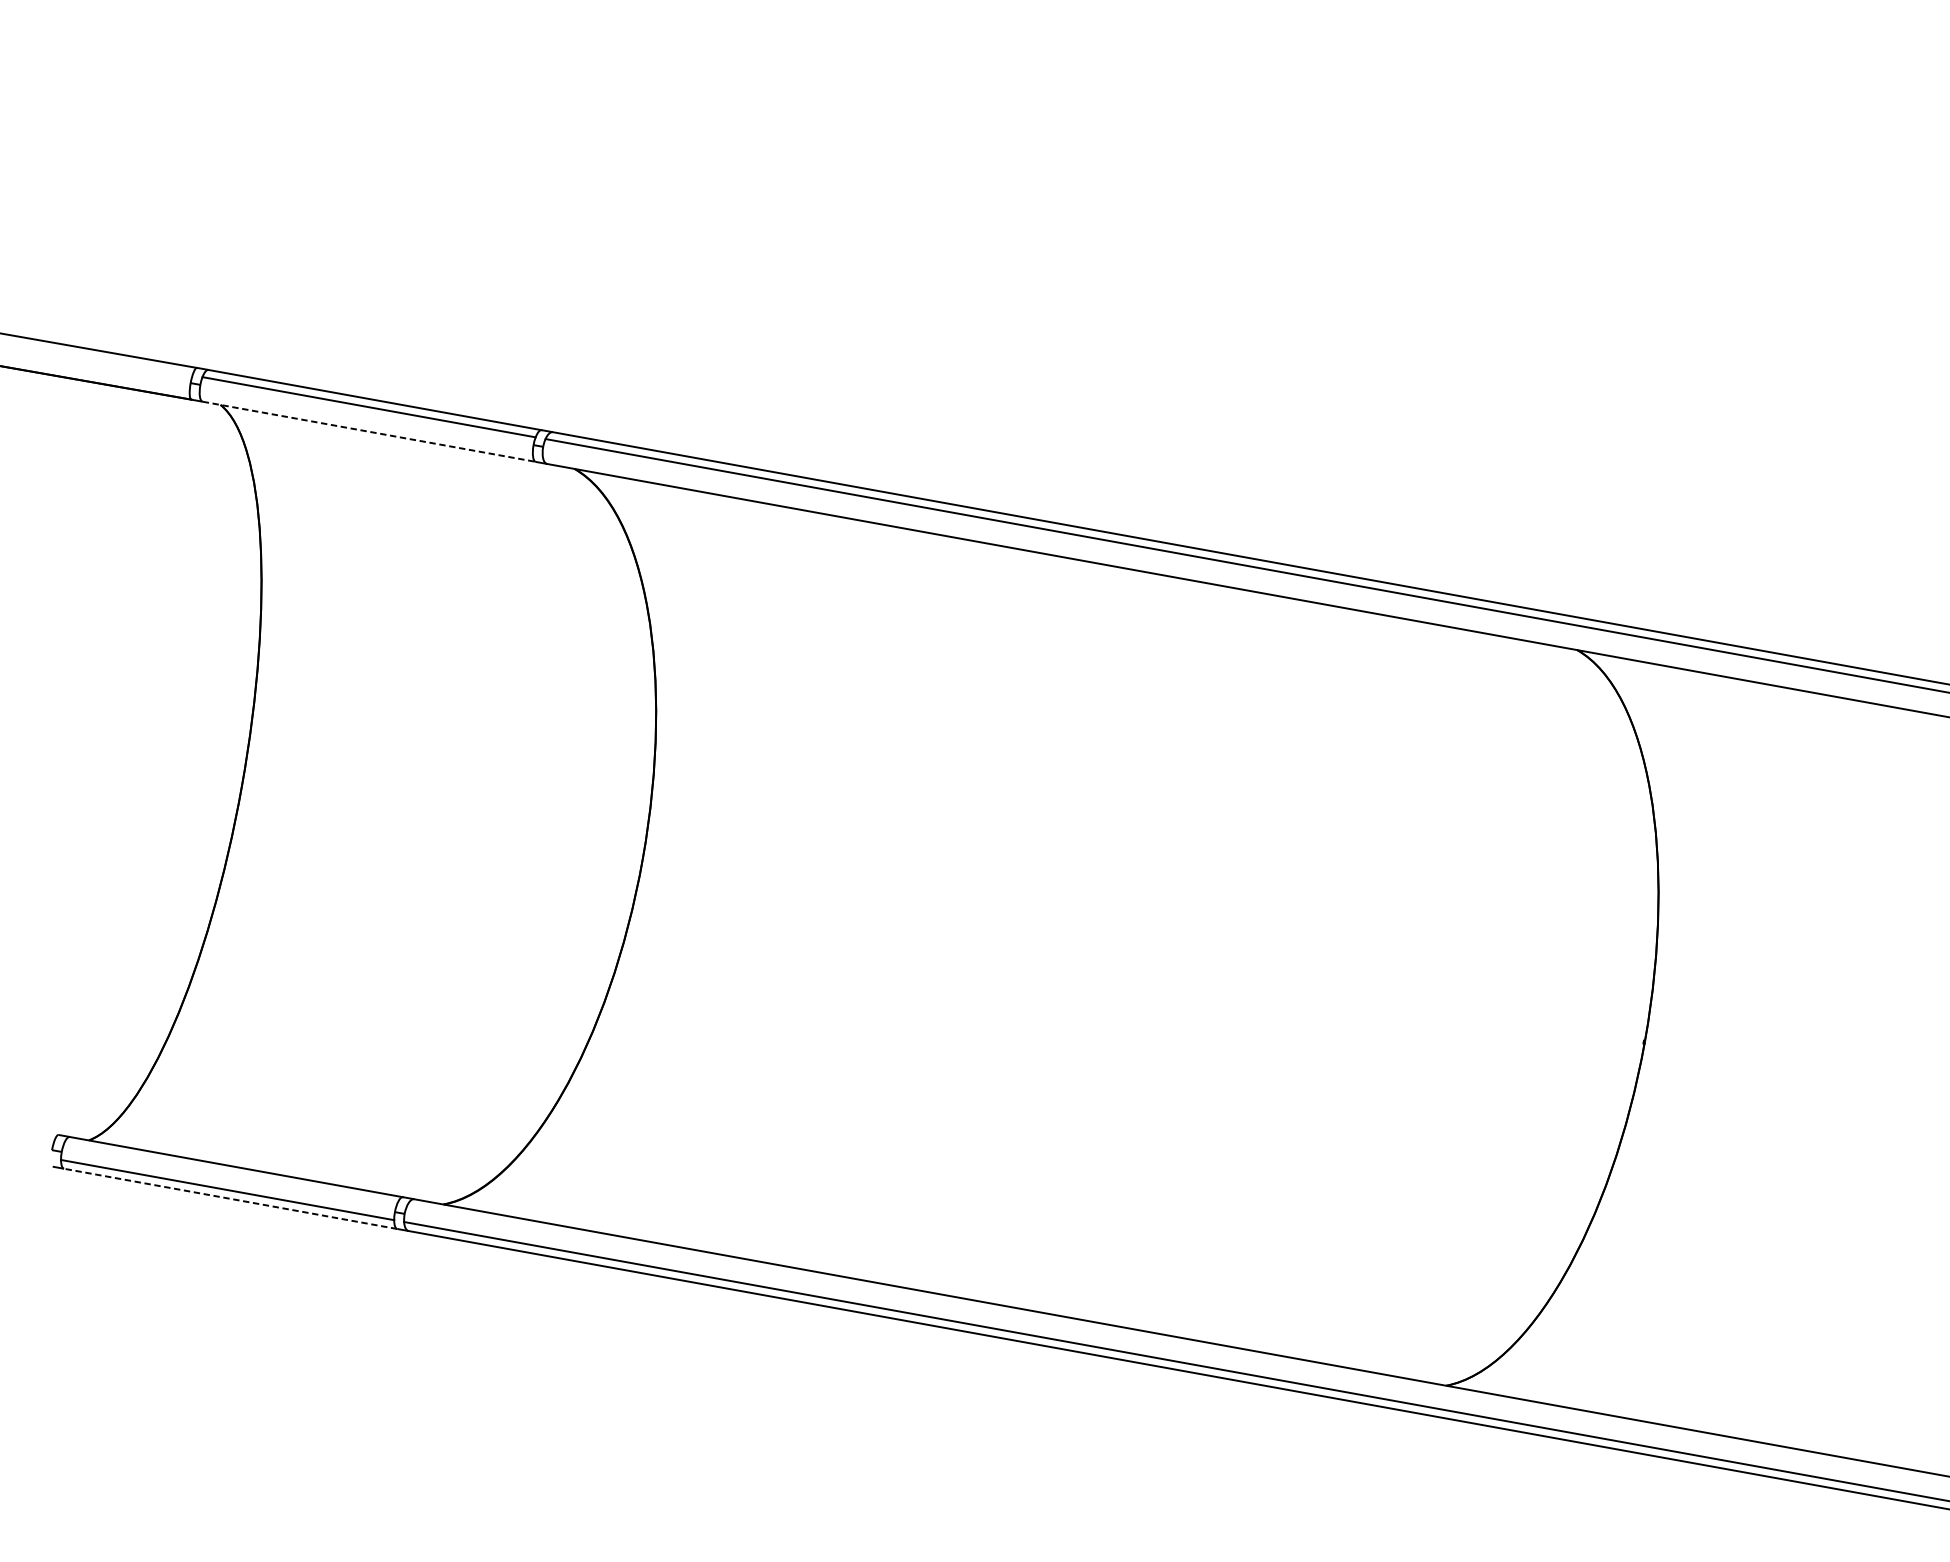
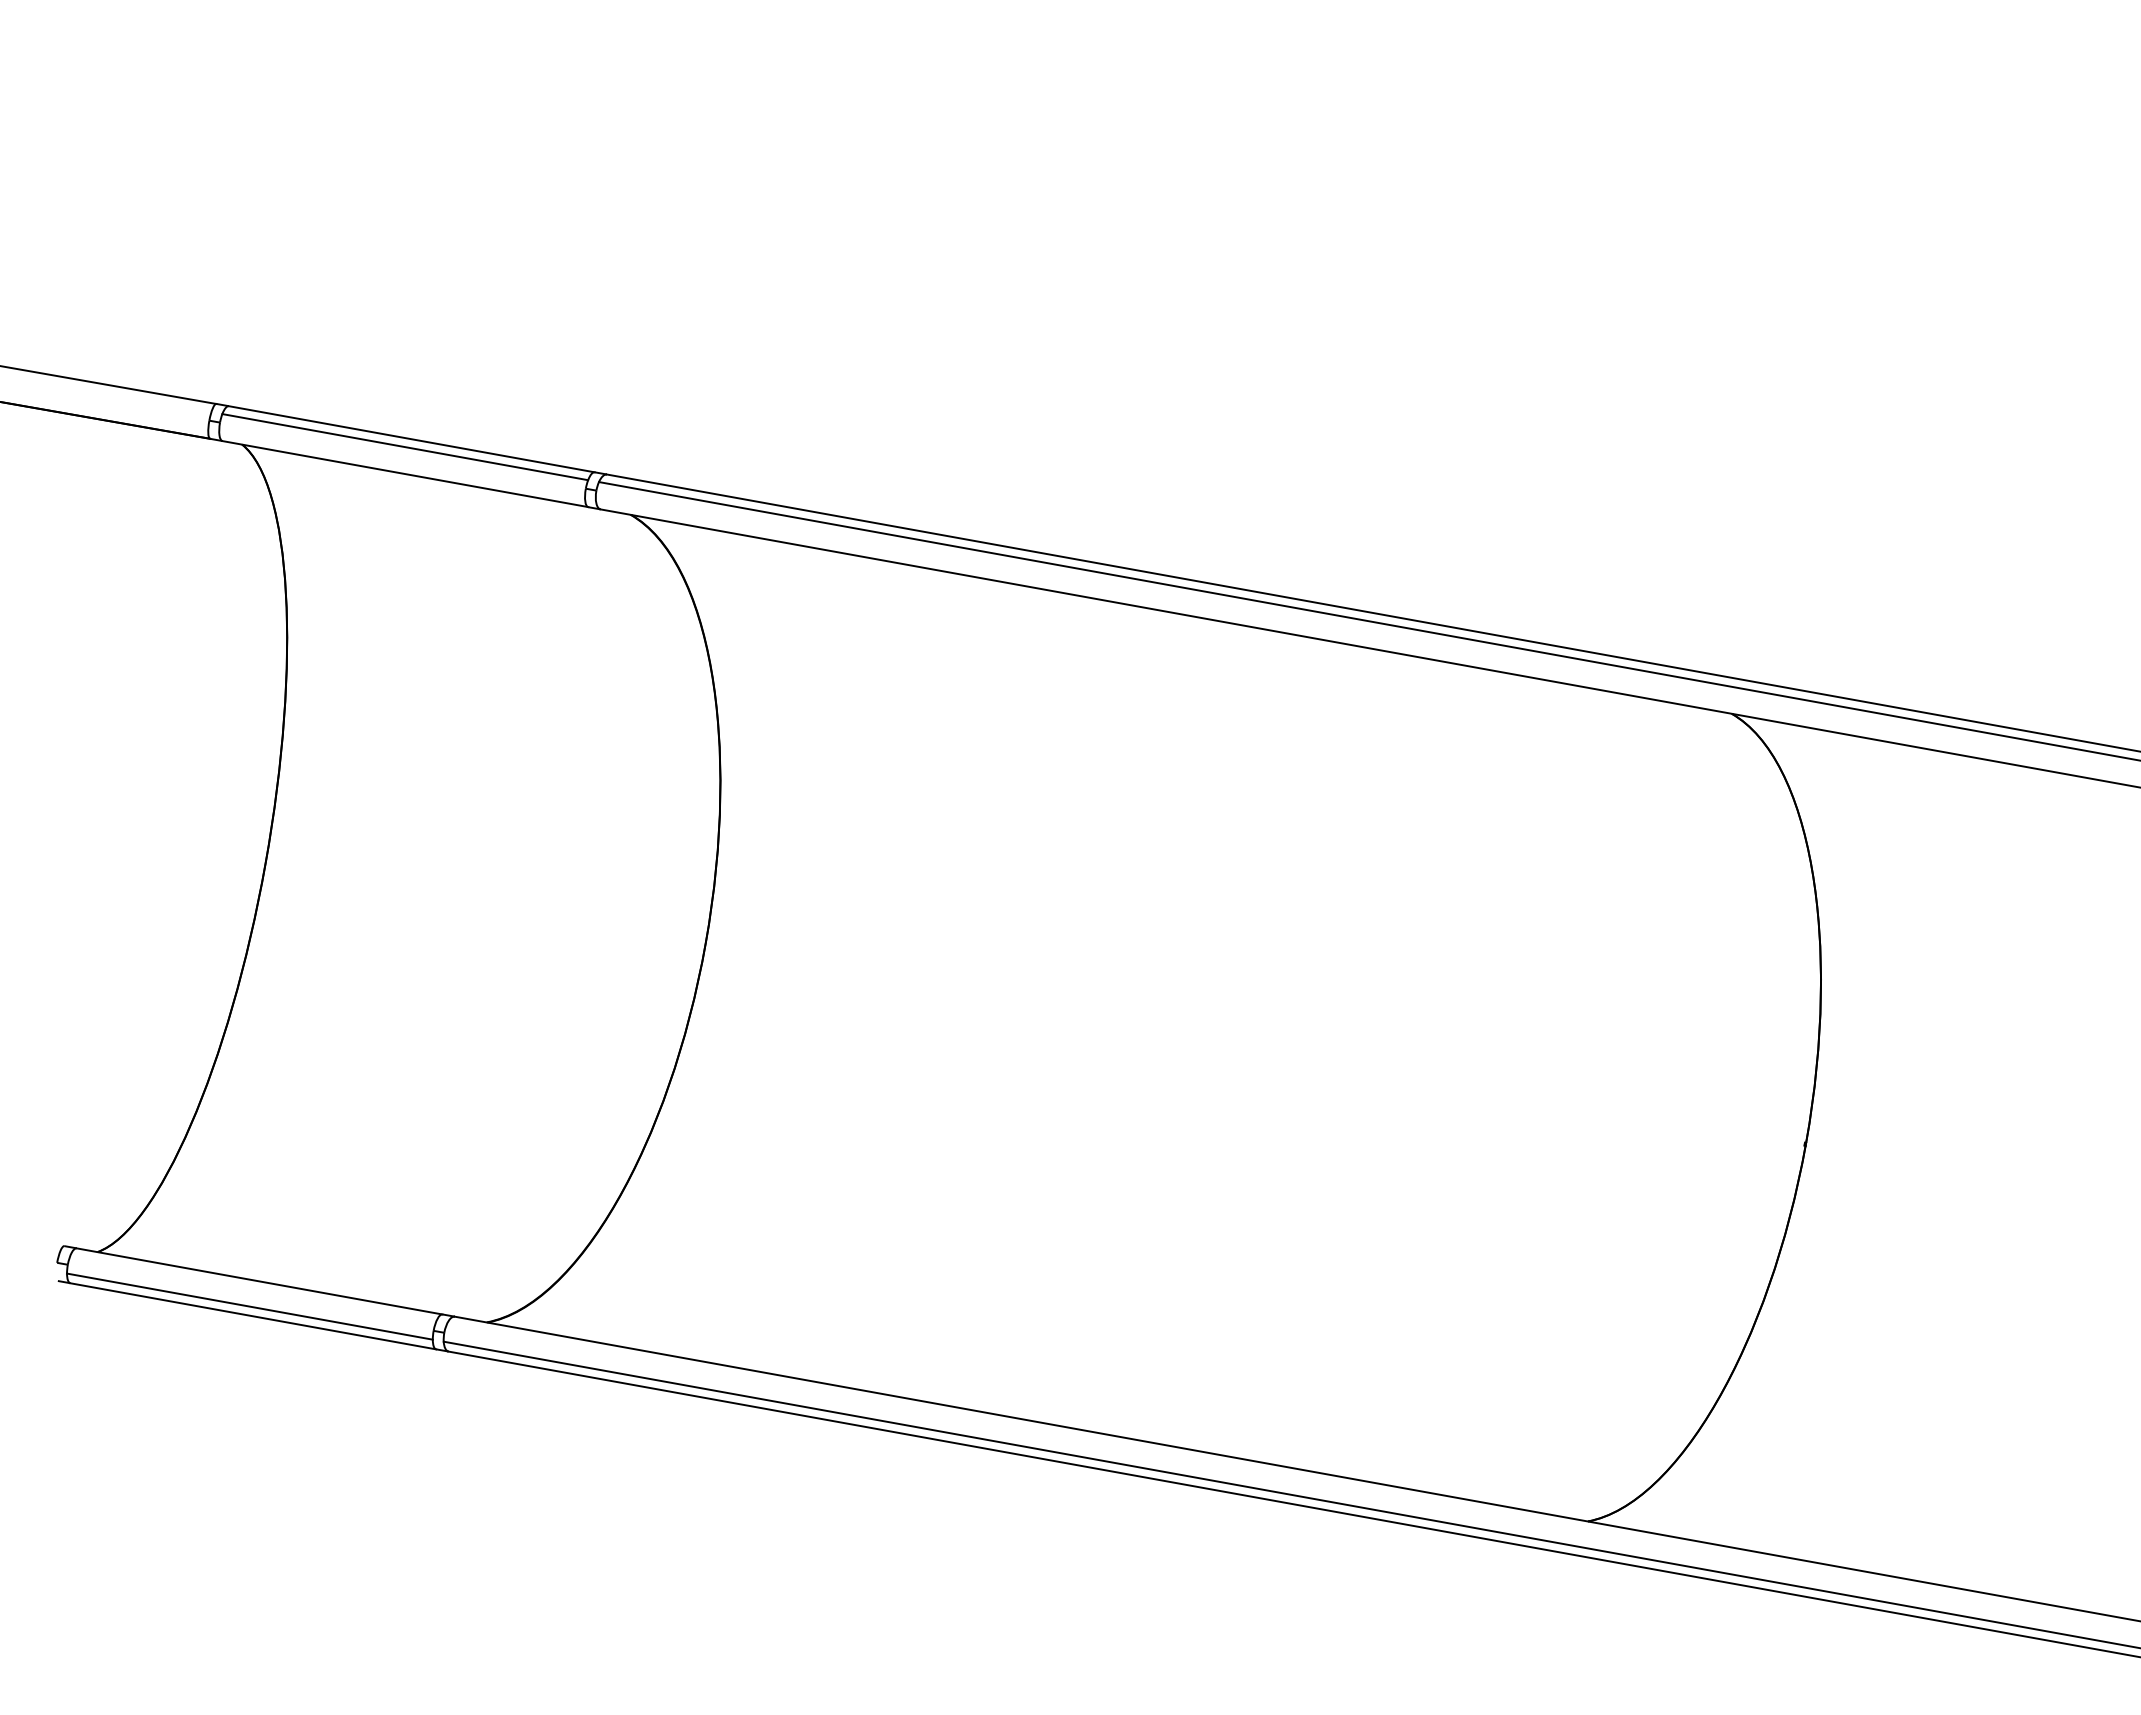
line: (369, 432) -> (405, 474), dashed -> solid
line: (230, 1199) -> (253, 1316), dashed -> solid

